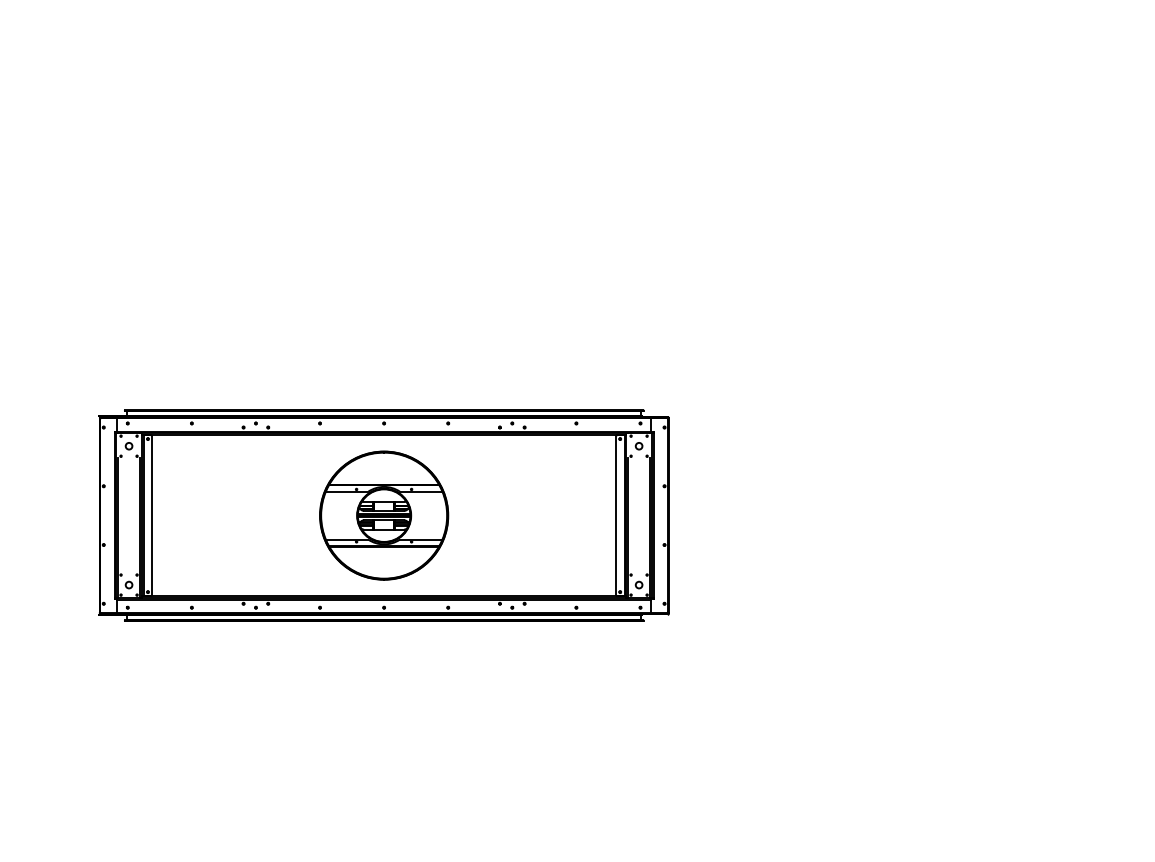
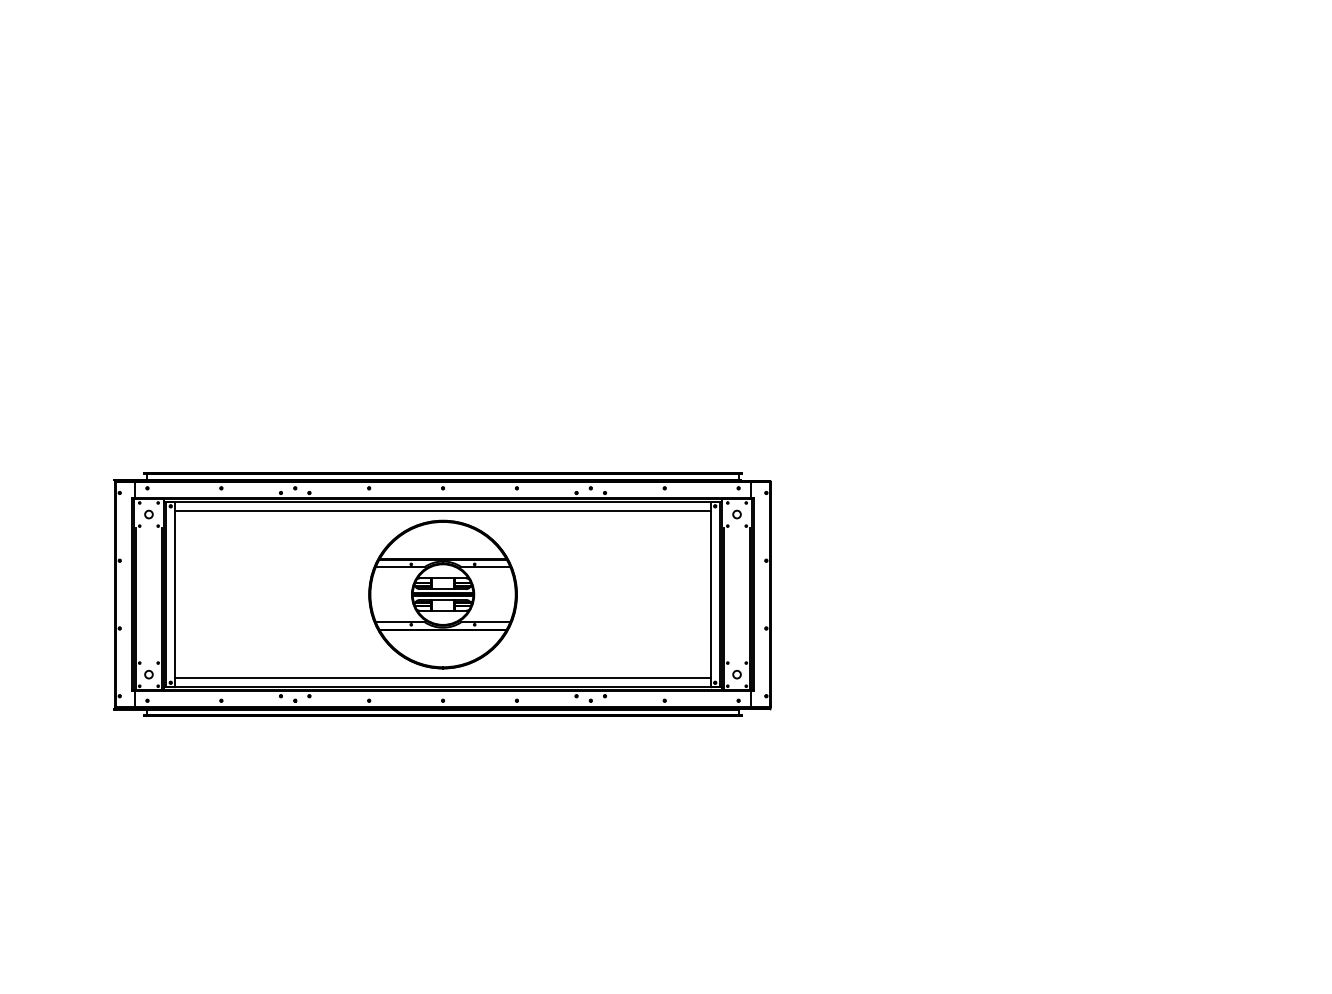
line: (383, 443) -> (442, 511), added
line: (383, 587) -> (442, 677), added

